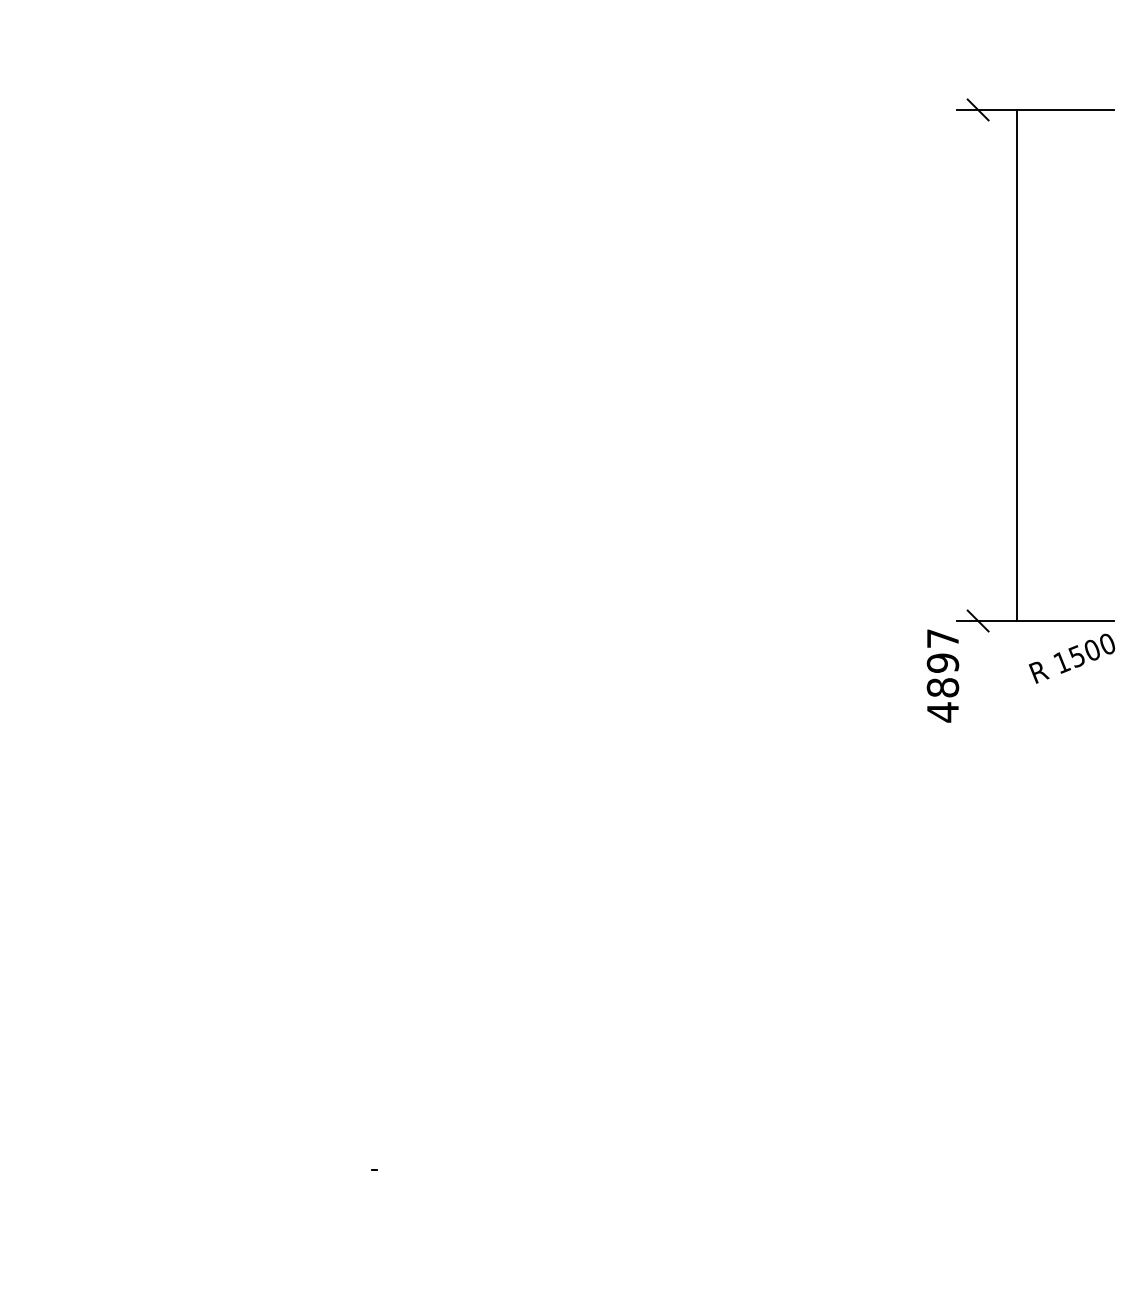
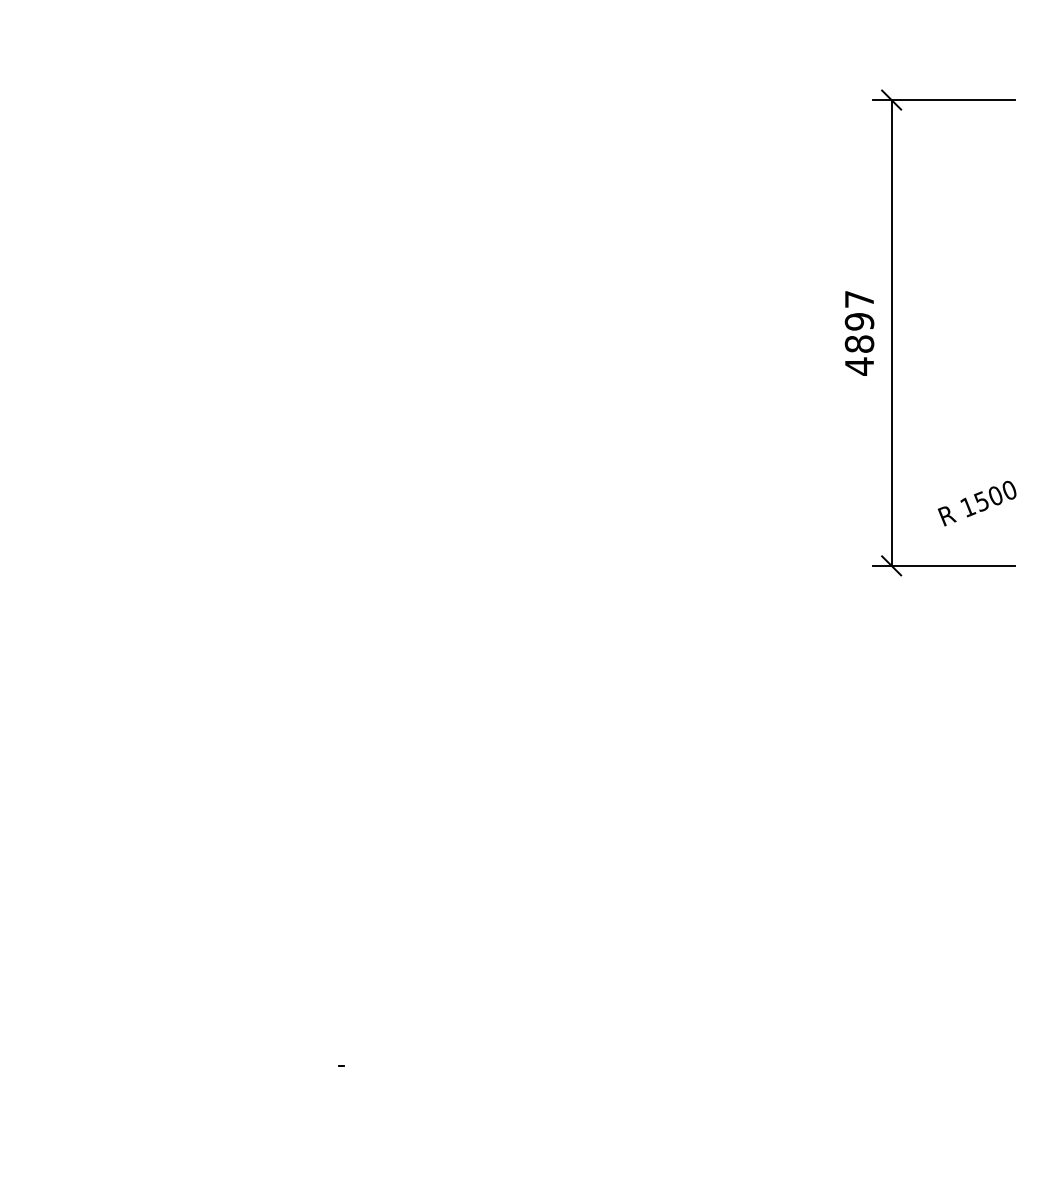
line: (1017, 365) -> (891, 332), moved
text: (1071, 658) -> (976, 503), moved
text: (942, 675) -> (859, 332), moved

